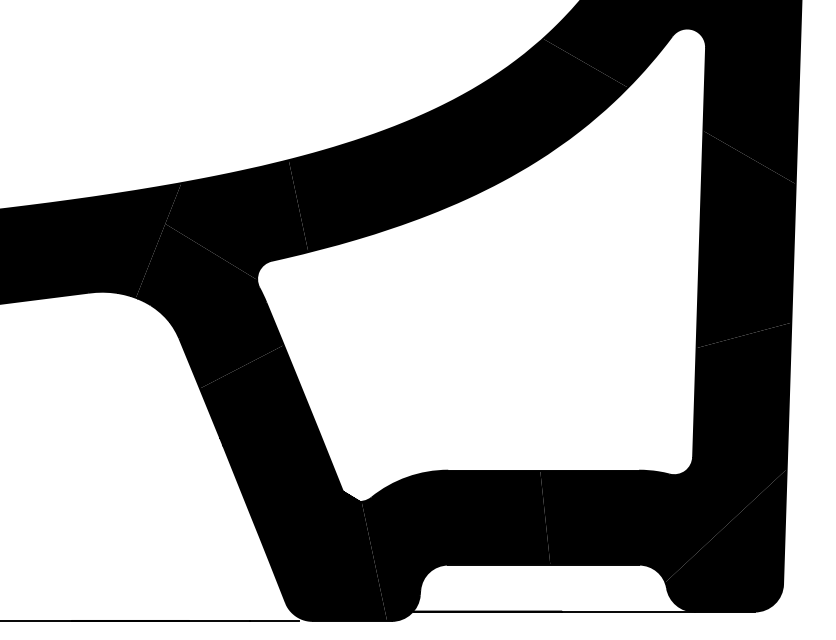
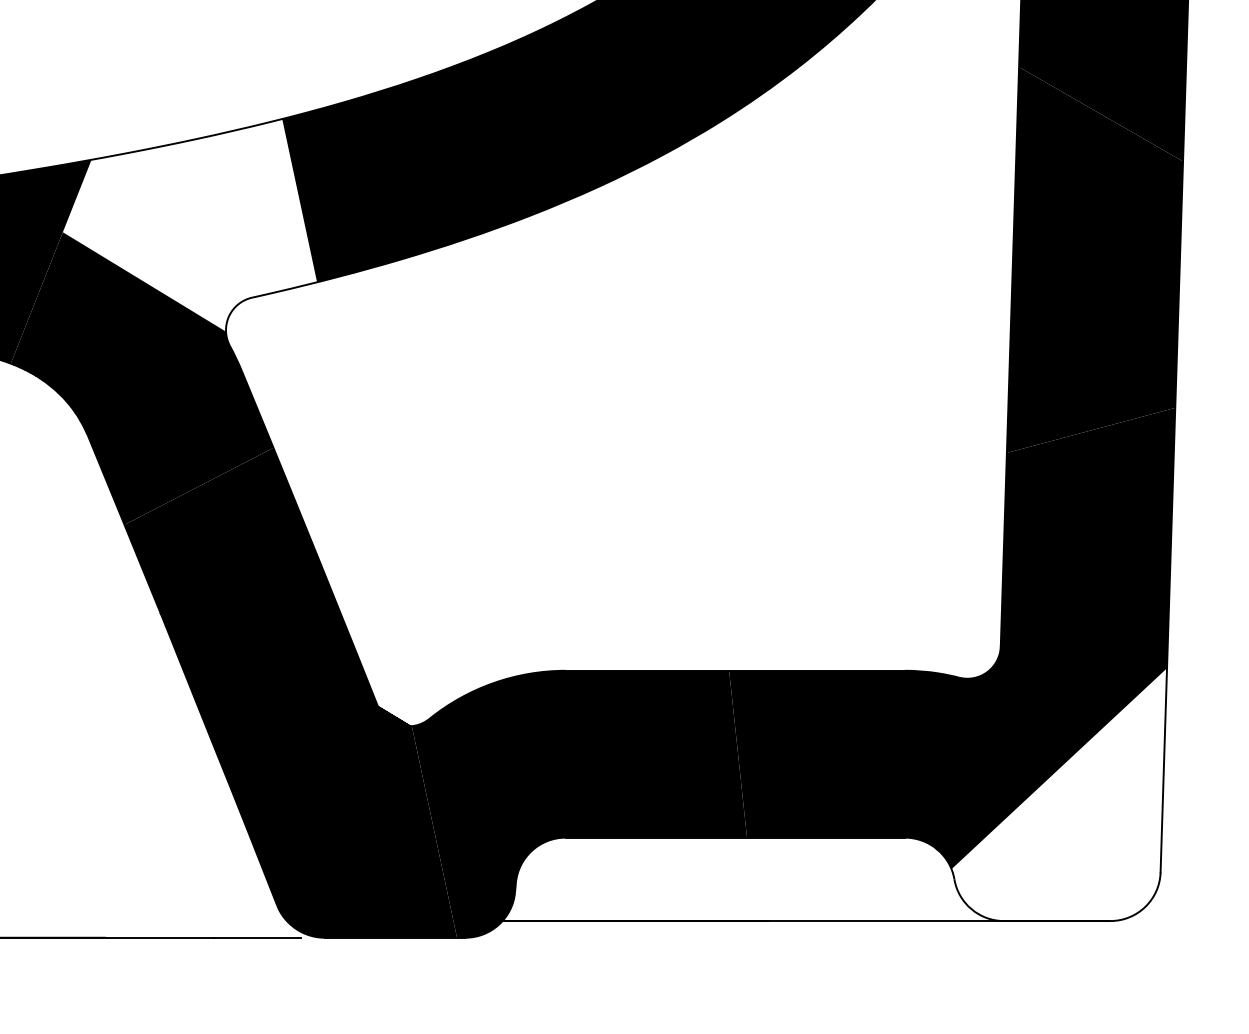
fill: (236, 219) -> (189, 224), removed
fill: (725, 540) -> (1058, 794), removed

